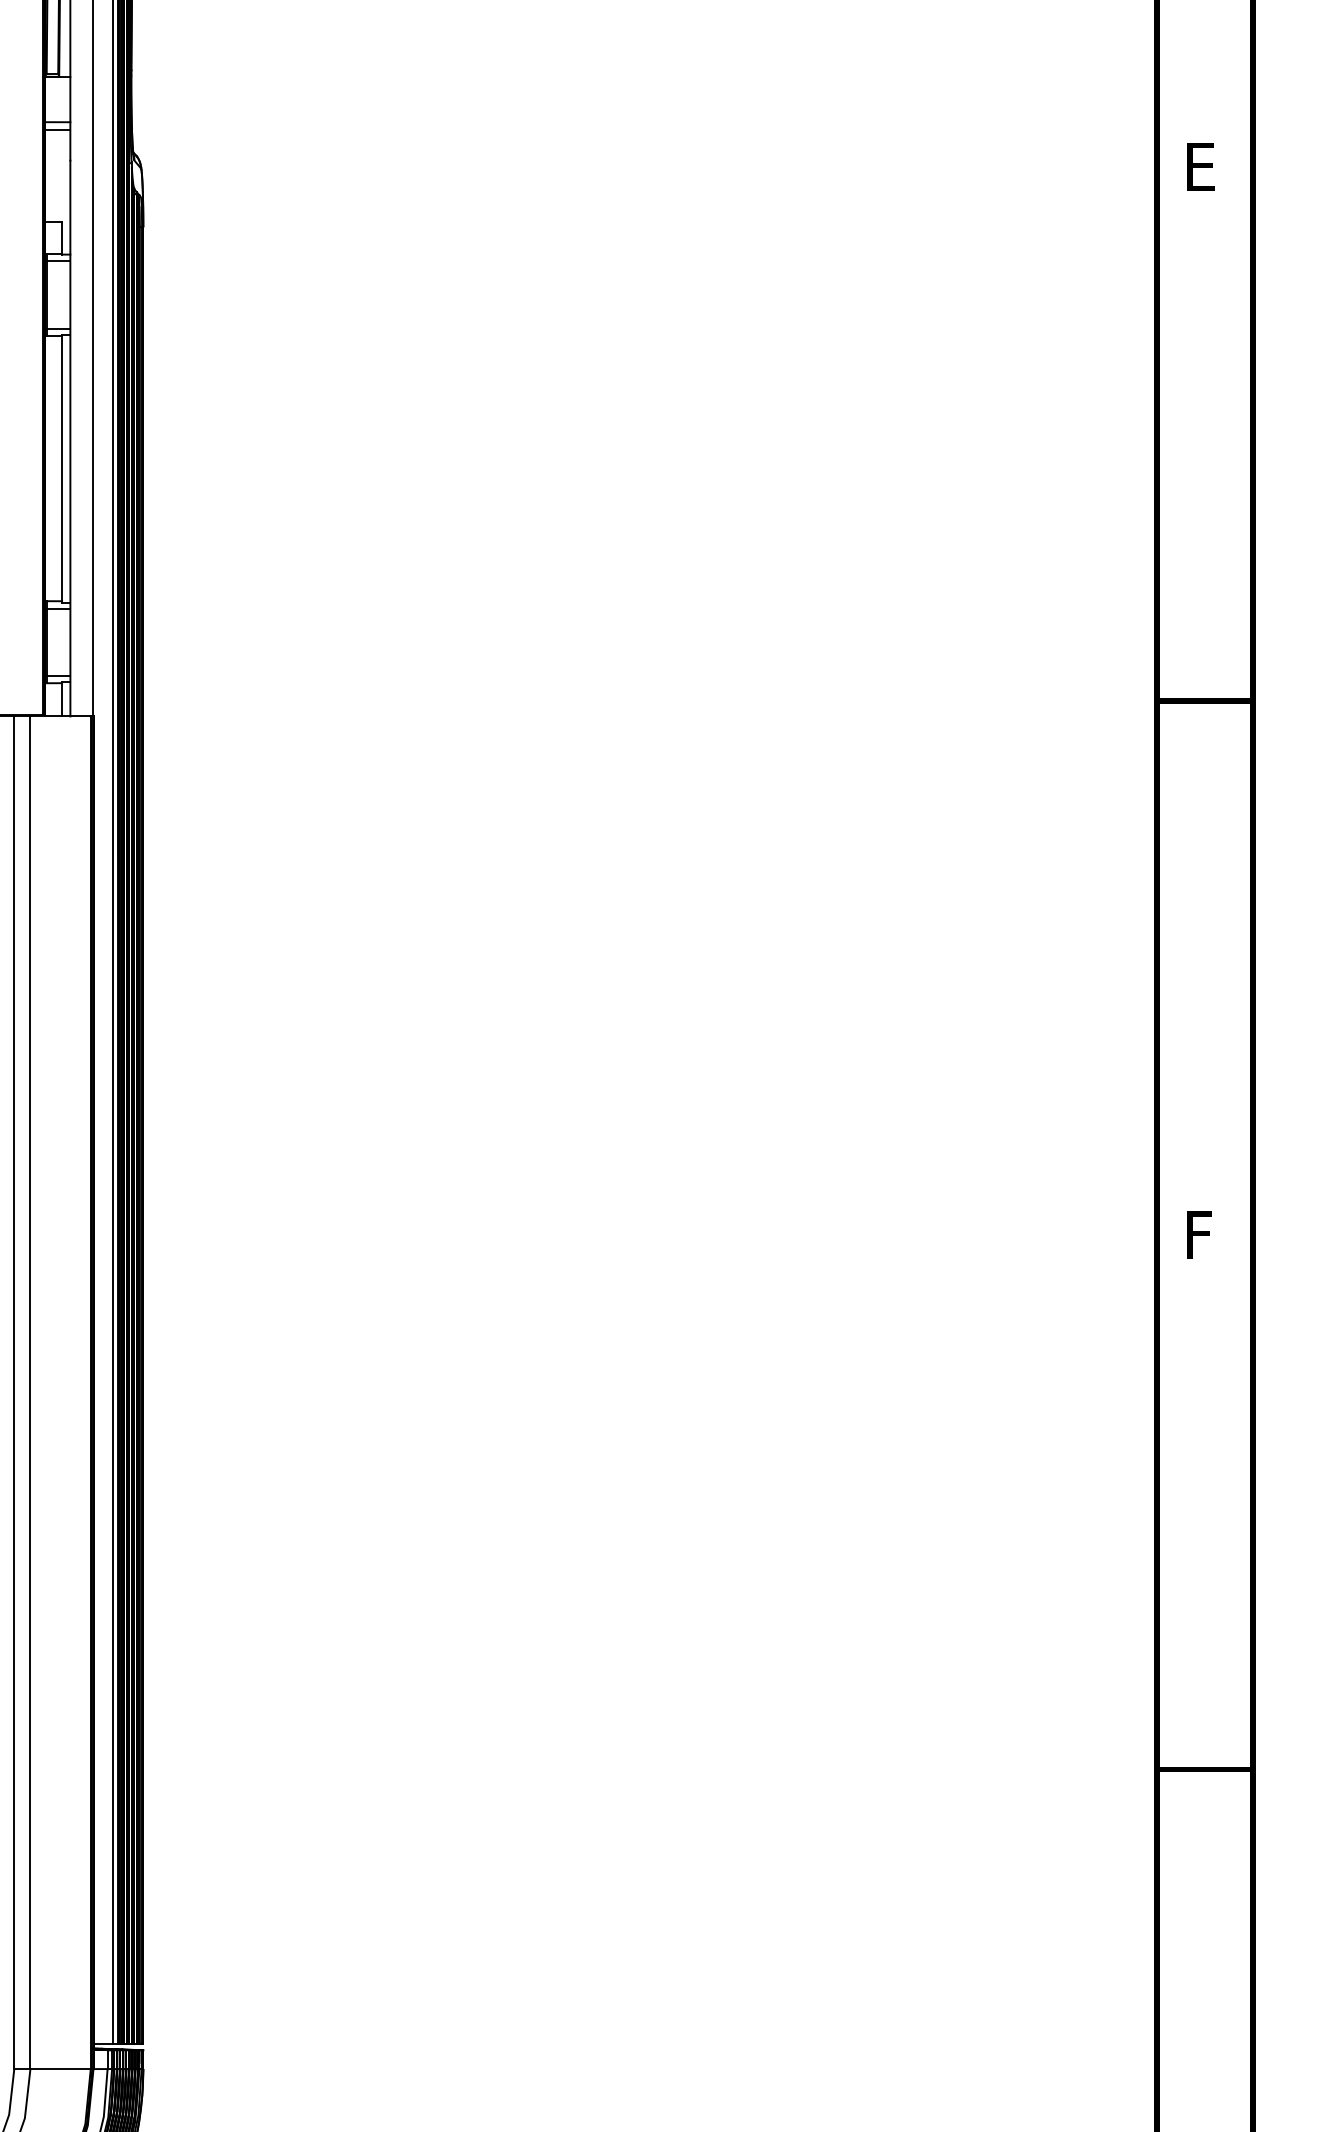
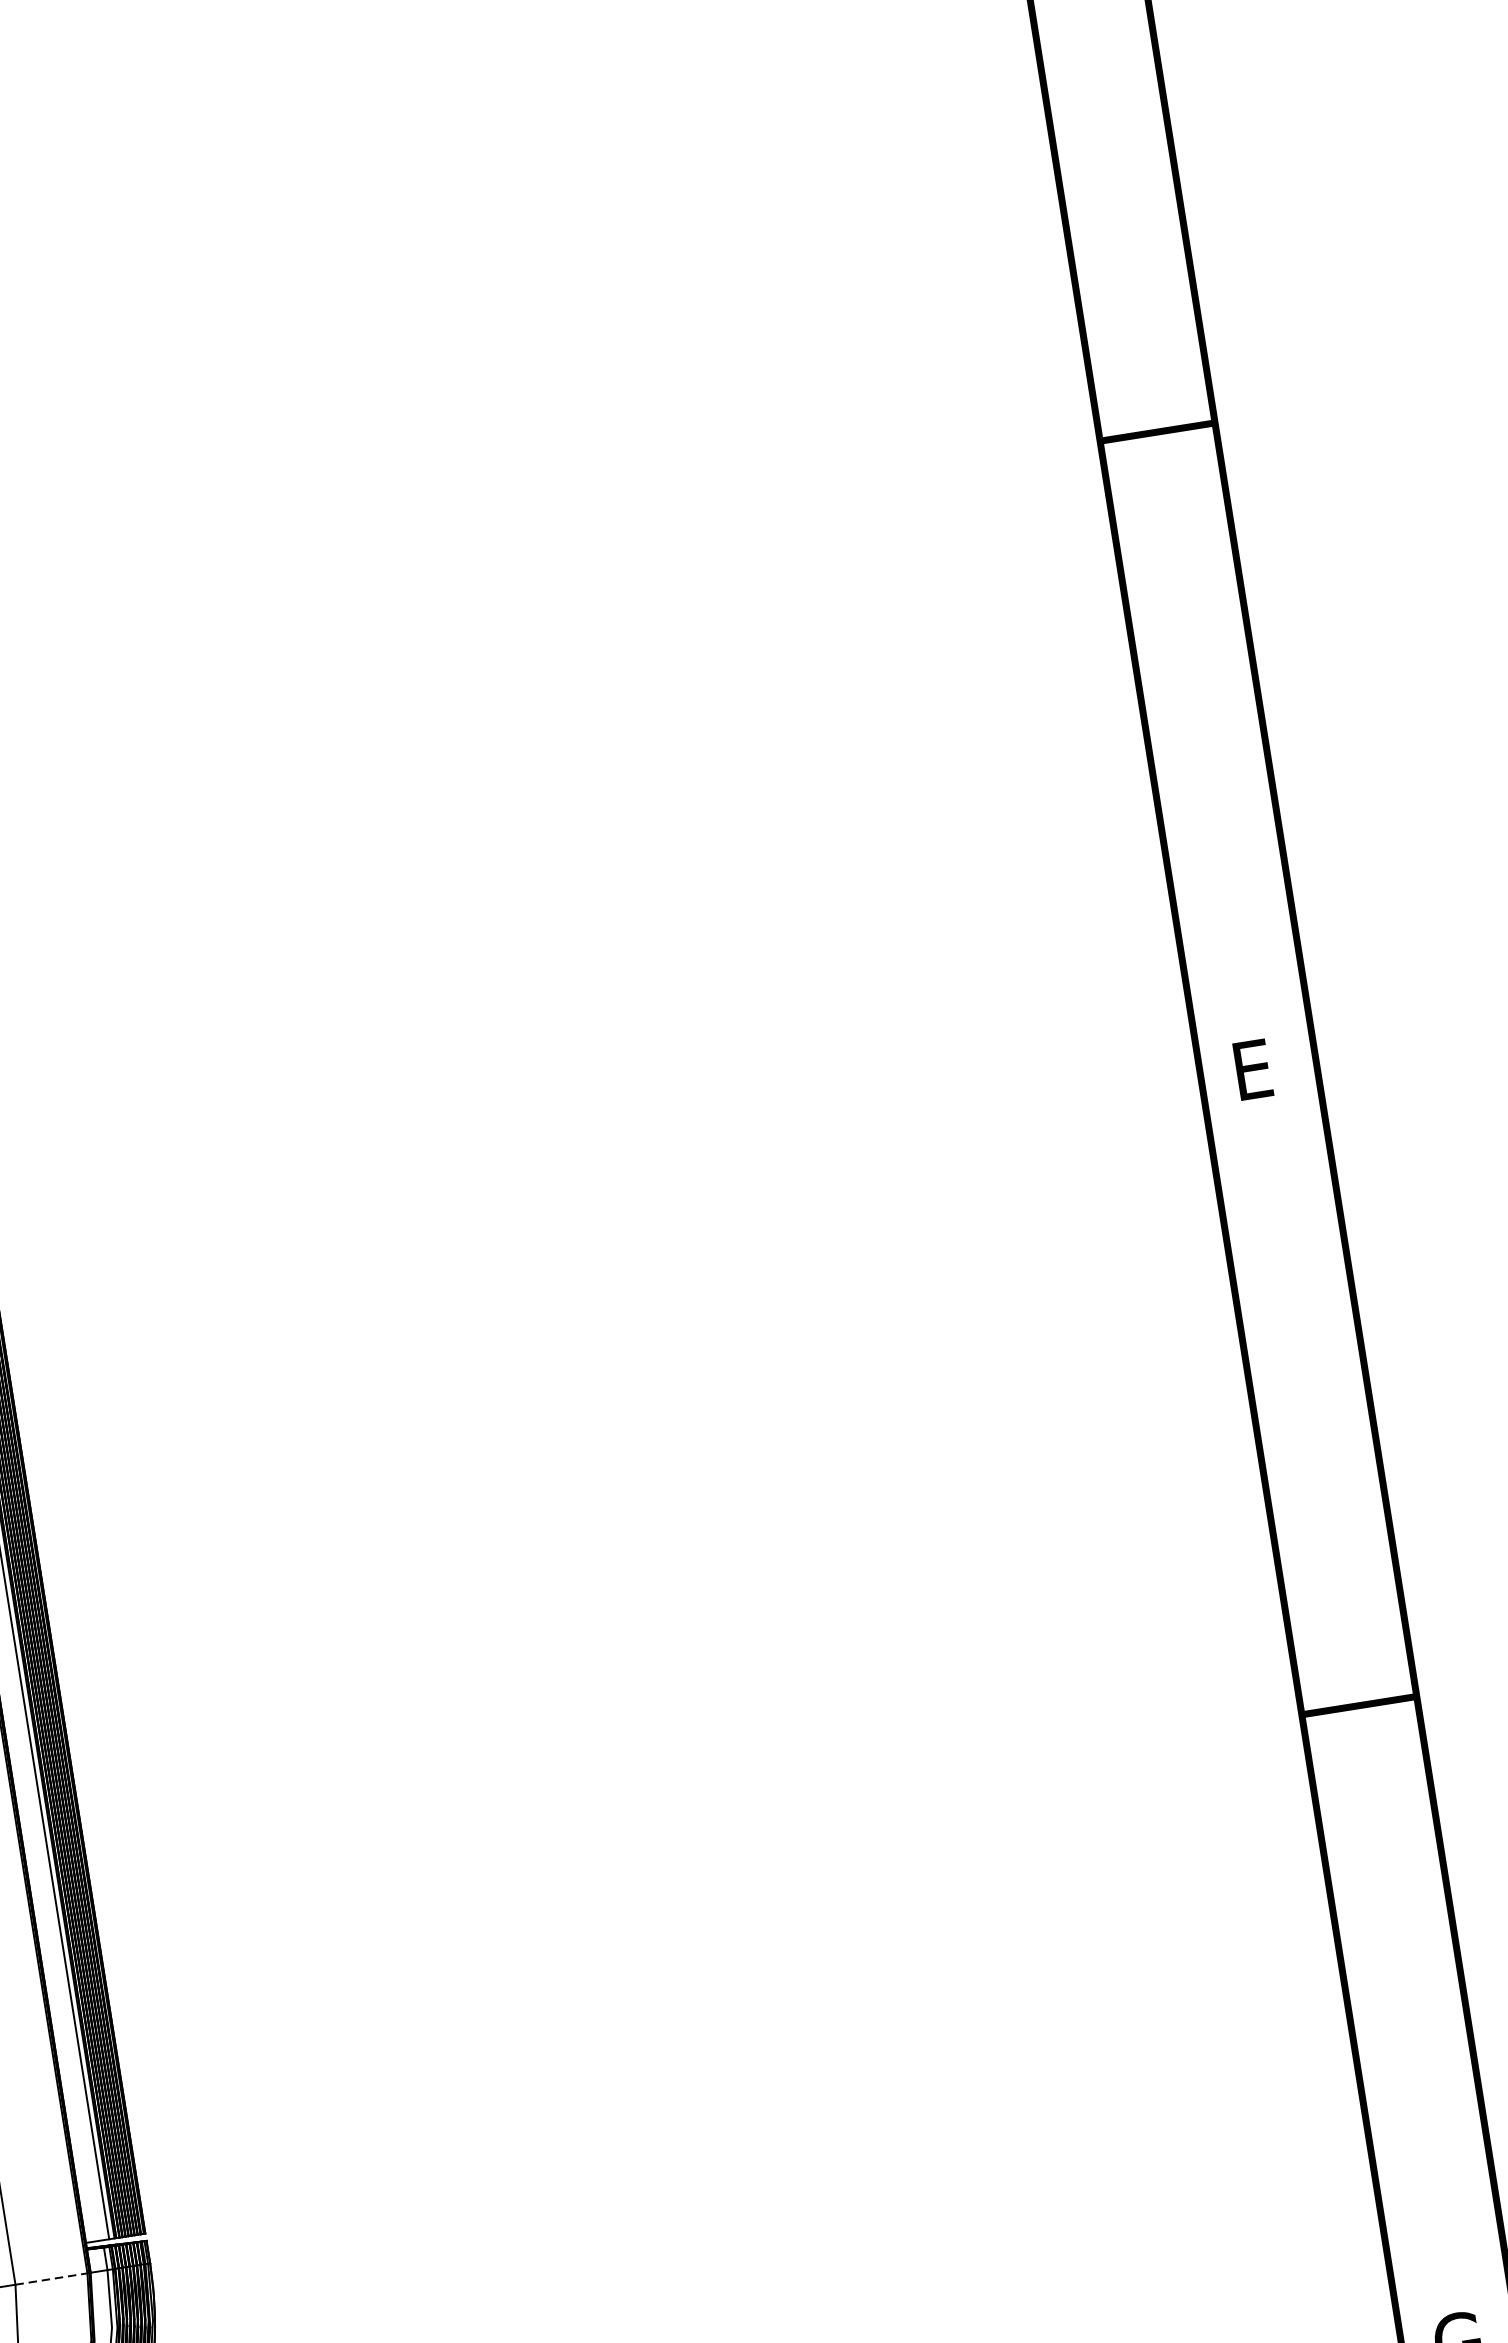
text: (1203, 1234) -> (1256, 1068), F -> E
line: (61, 2069) -> (52, 2279), solid -> dashed

